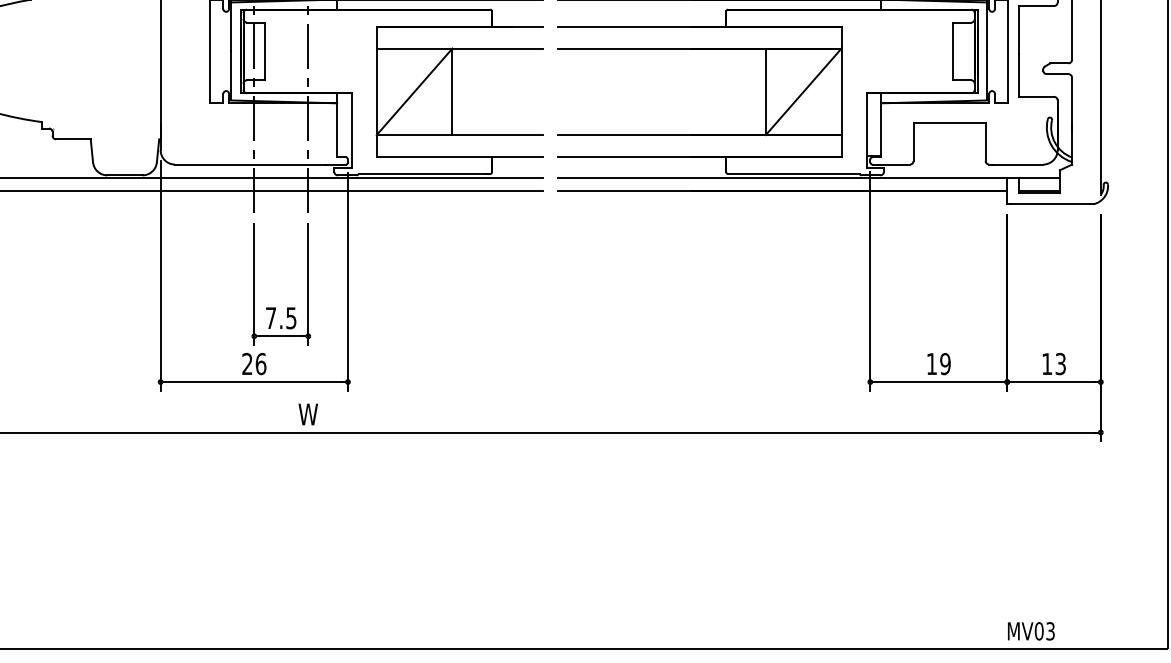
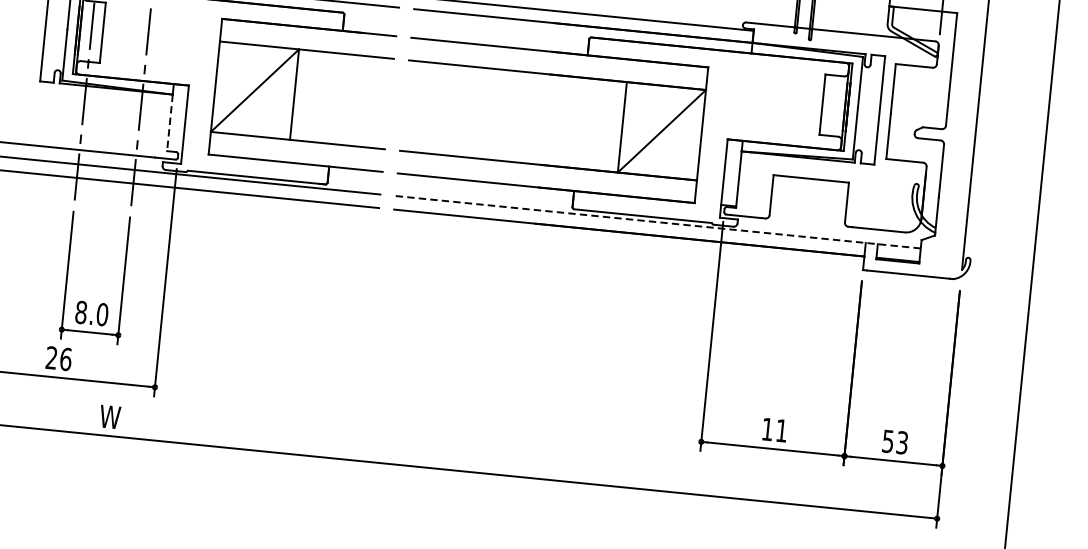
line: (337, 130) -> (170, 123), solid -> dashed
line: (808, 178) -> (657, 222), solid -> dashed
text: (280, 318) -> (91, 313), 7.5 -> 8.0
text: (945, 364) -> (781, 431), 19 -> 11
text: (1047, 364) -> (888, 441), 13 -> 53

